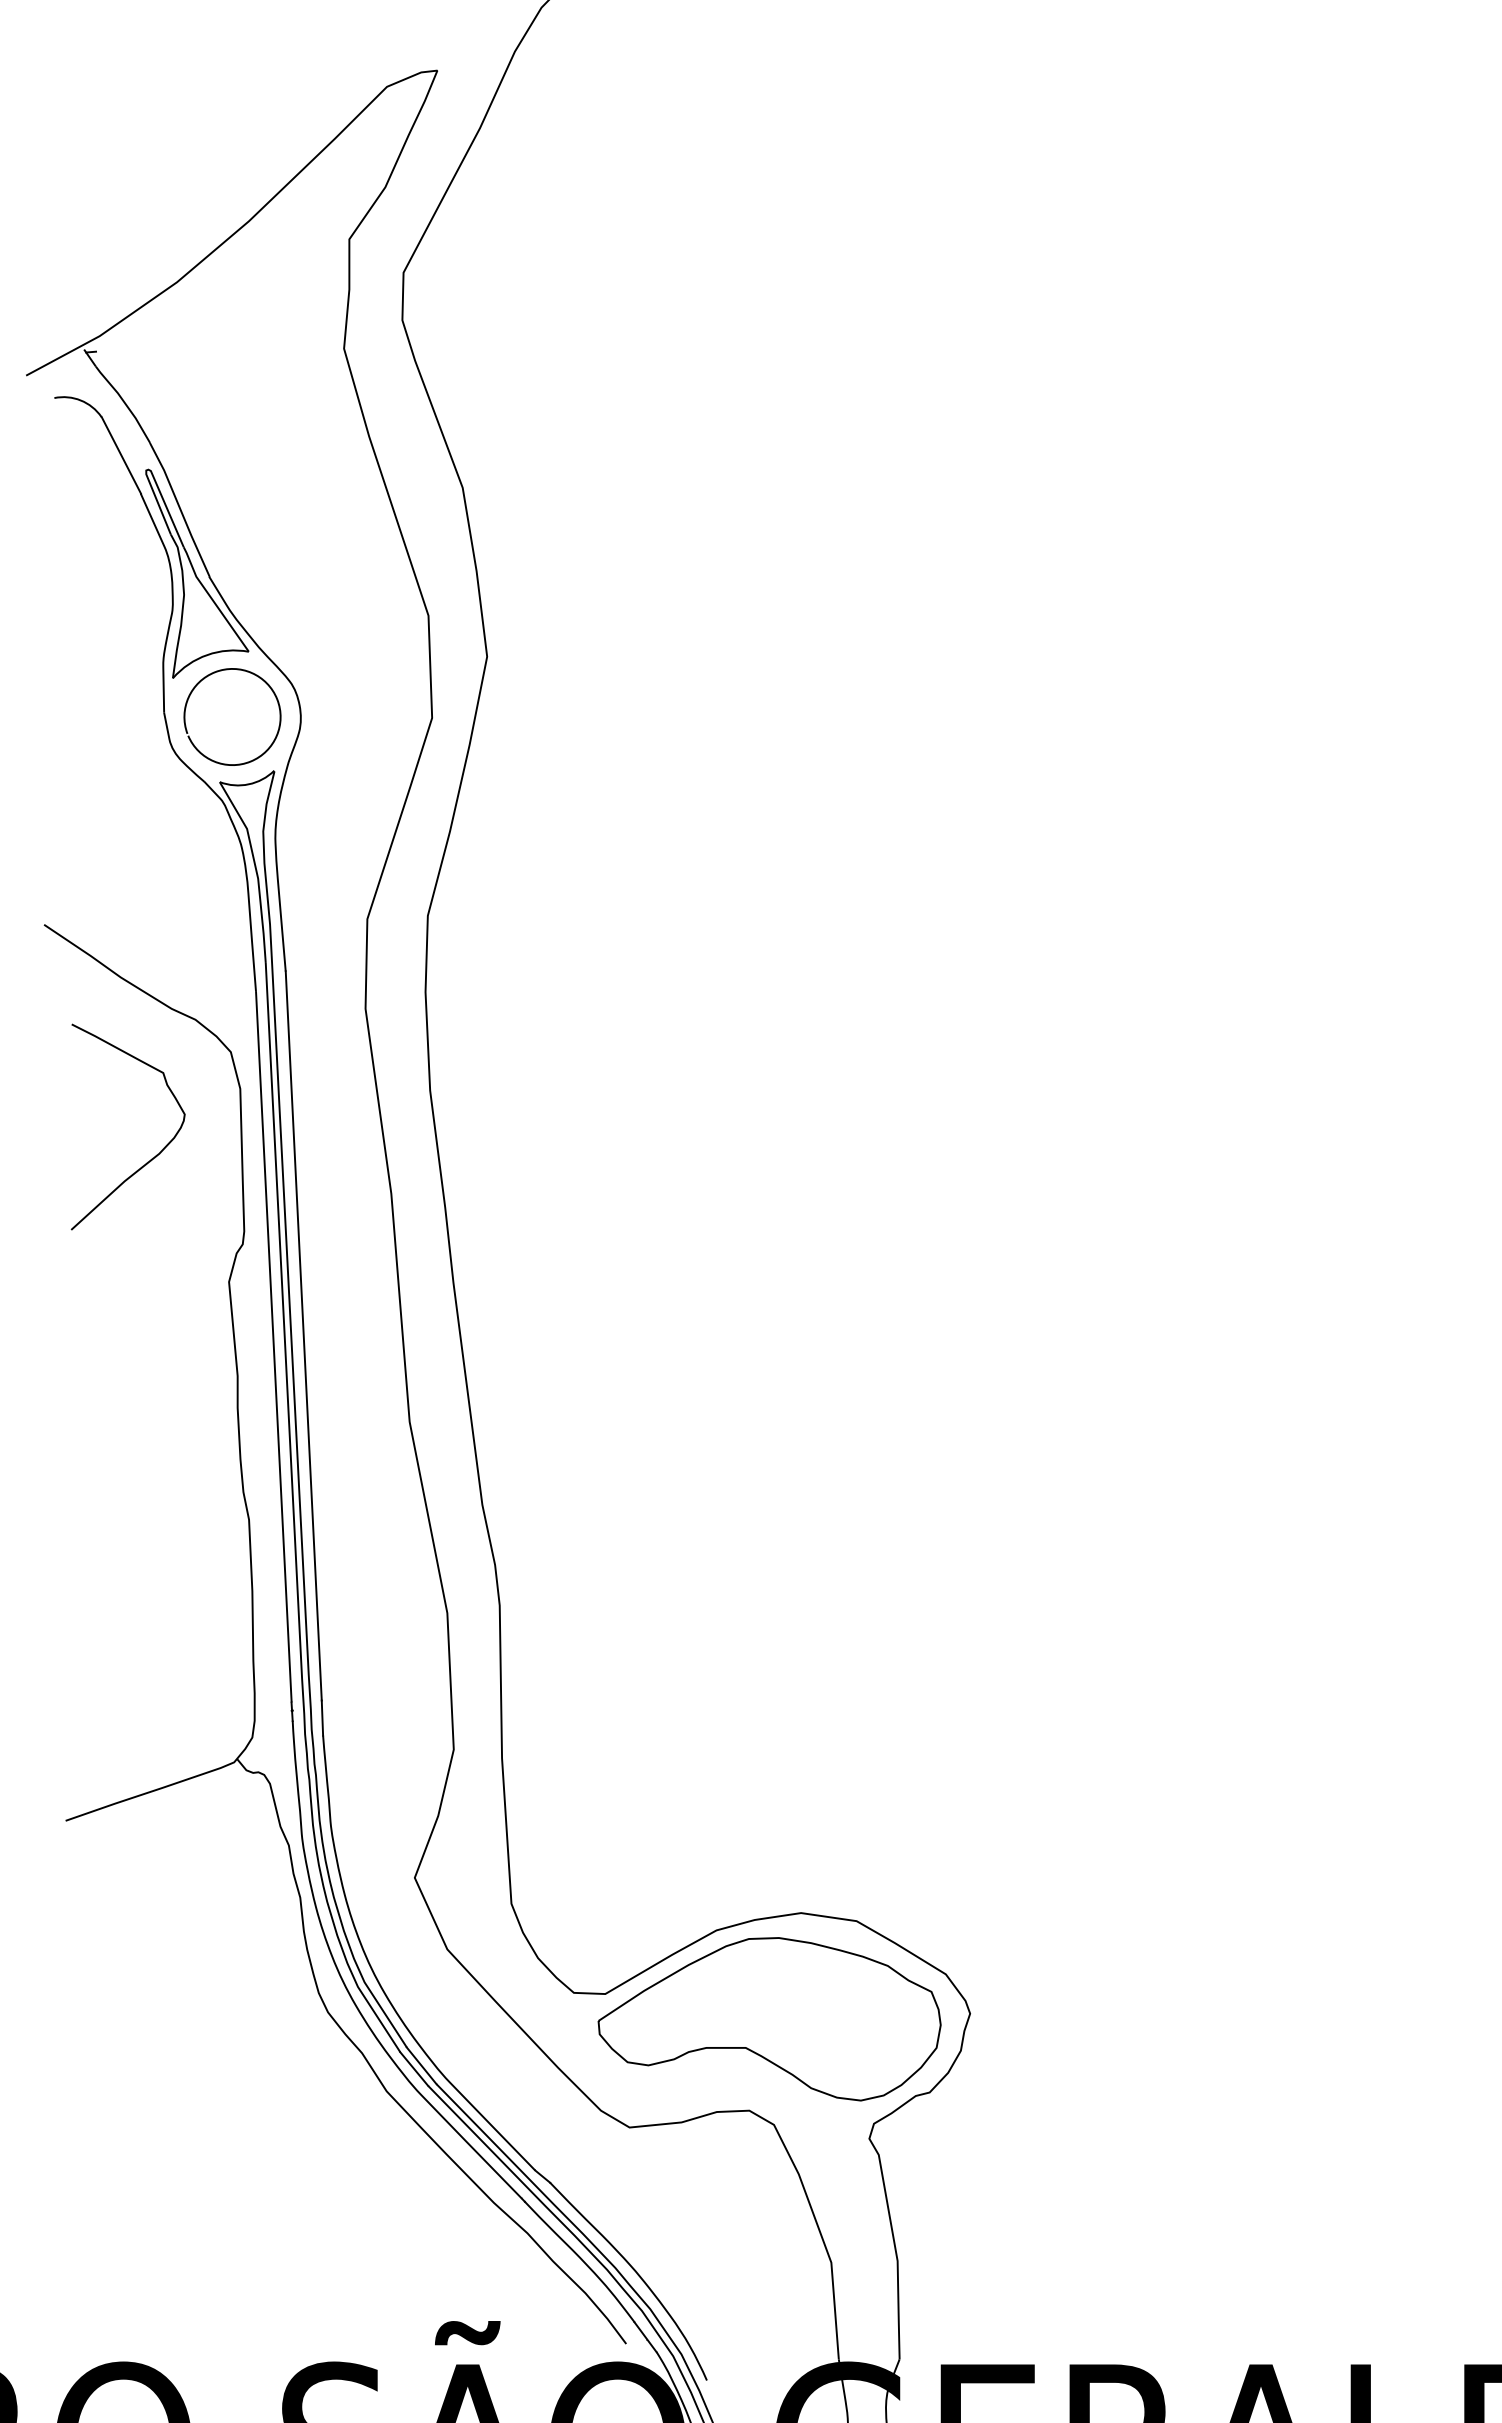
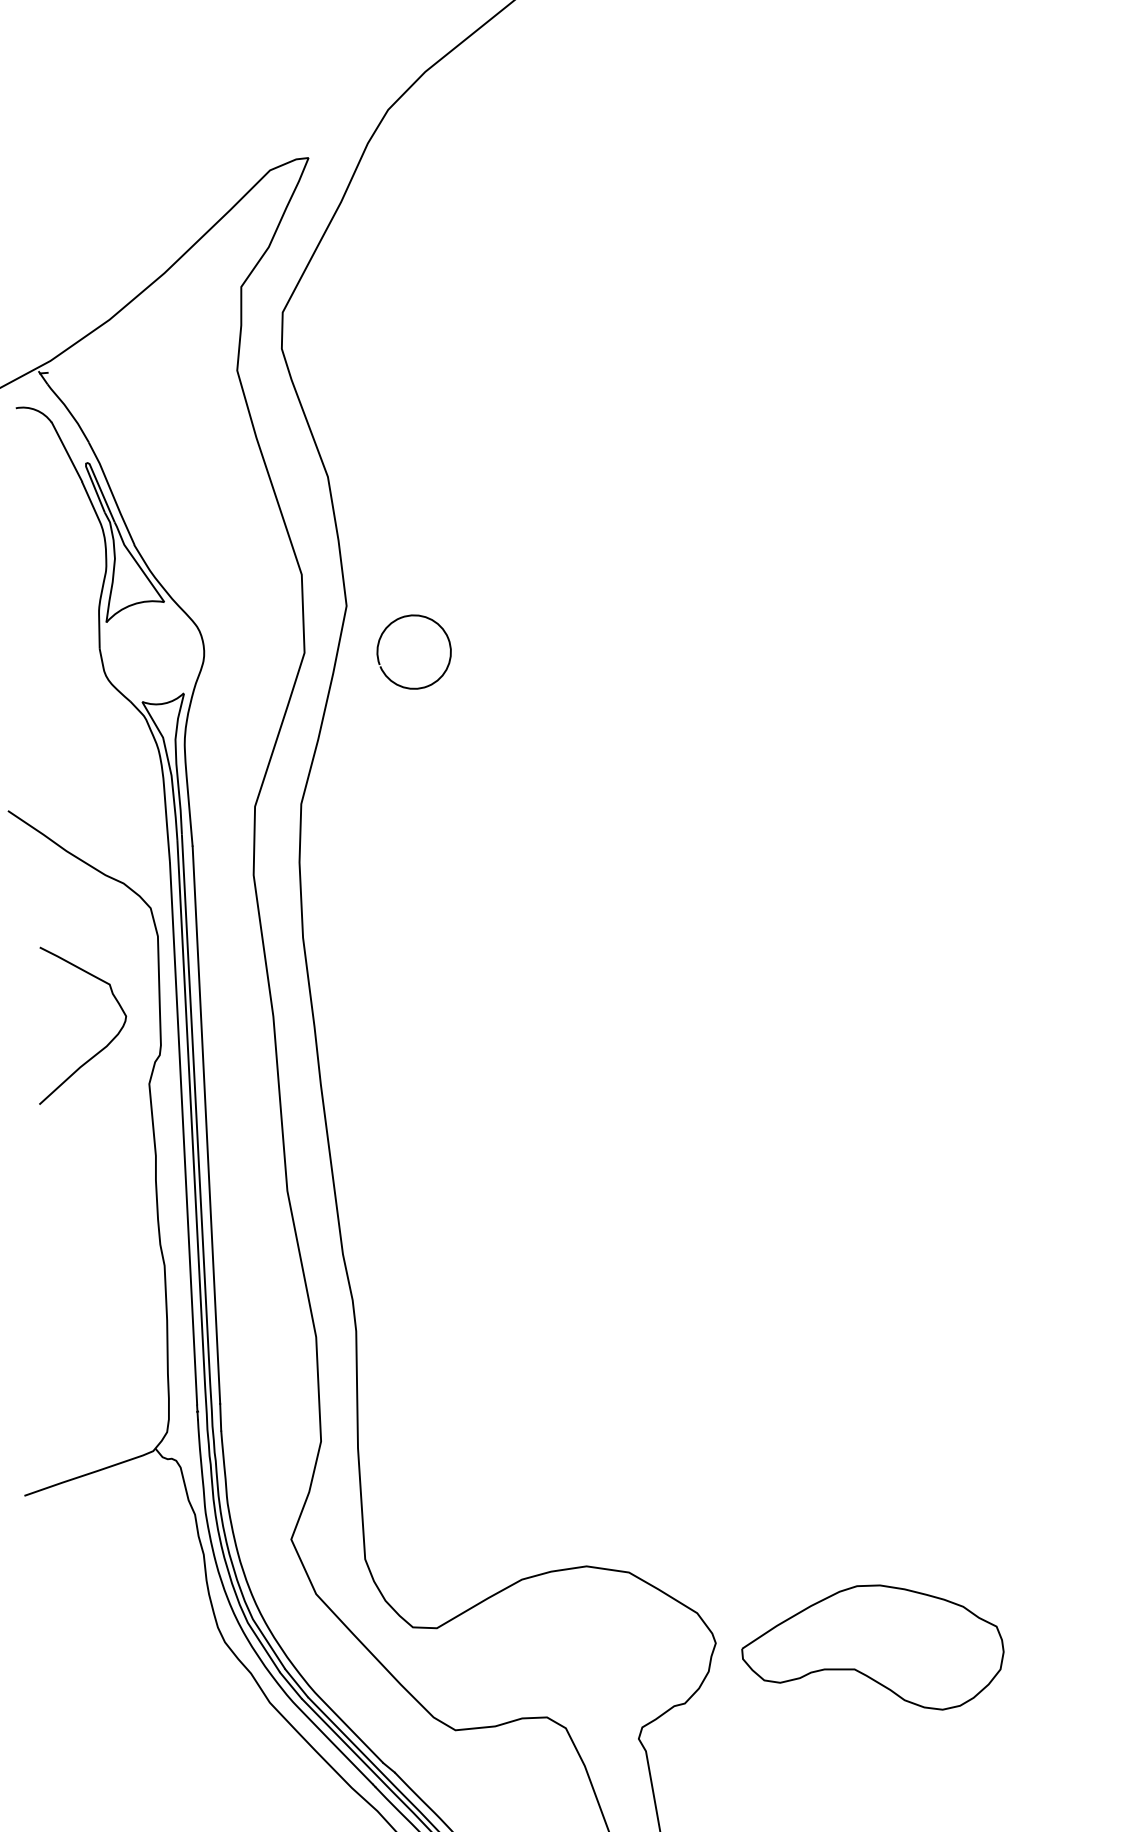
arc: (215, 673) -> (401, 618), moved
curve: (151, 1158) -> (100, 1049), moved
part: (769, 2019) -> (872, 1647), moved

